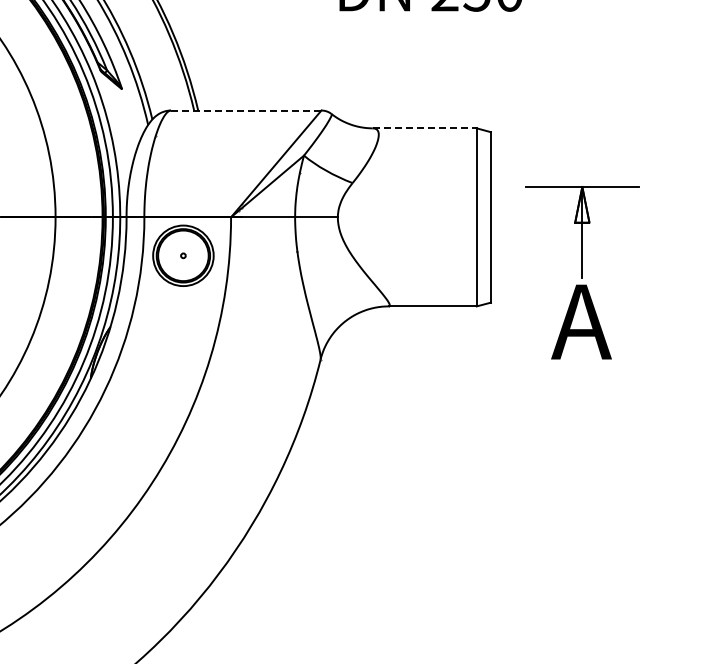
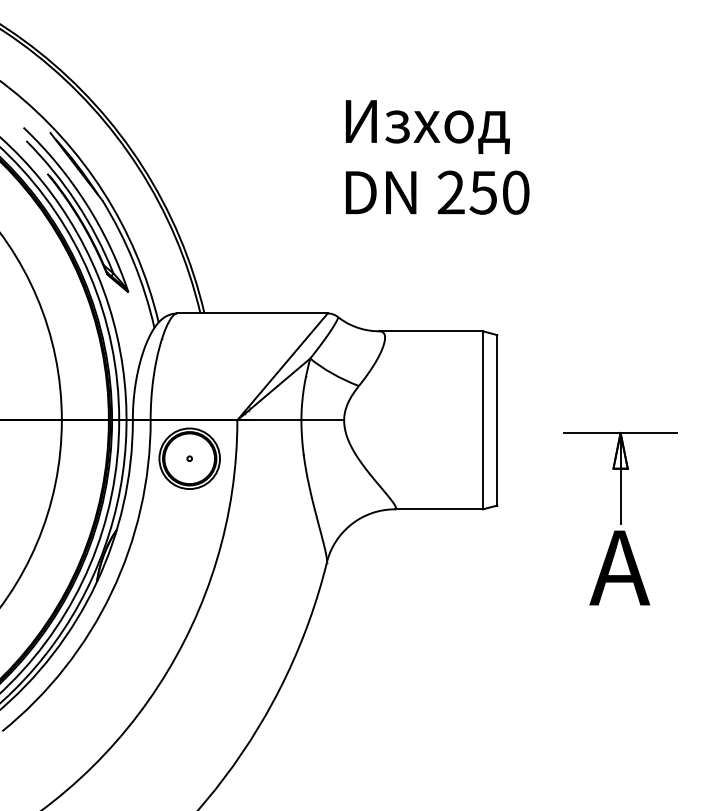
line: (246, 110) -> (252, 313), dashed -> solid
line: (425, 128) -> (431, 331), dashed -> solid
part: (582, 272) -> (620, 518), moved

